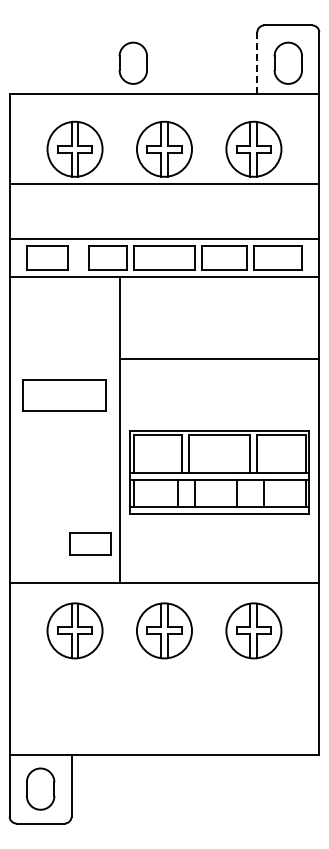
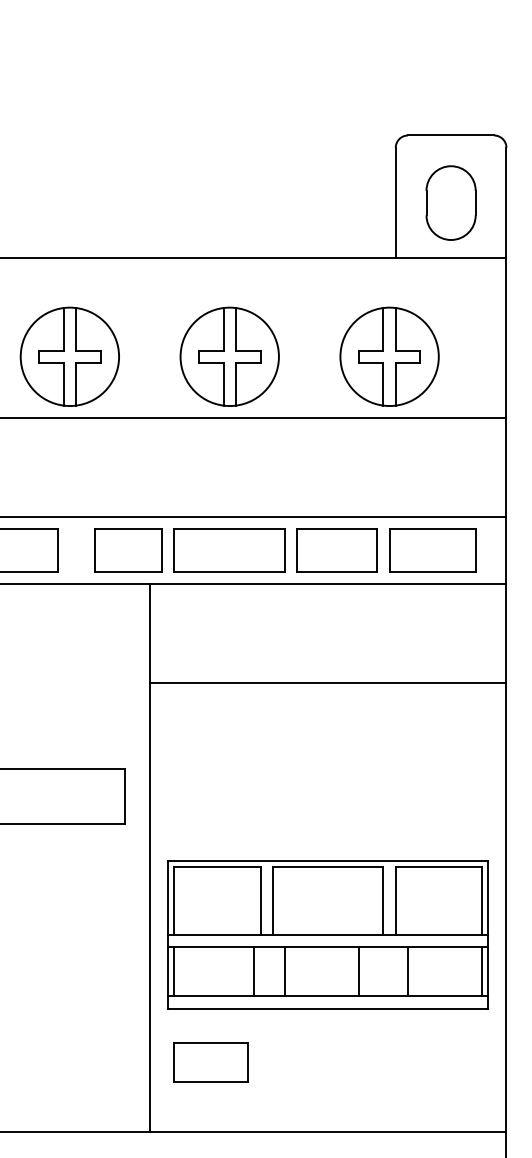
part: (132, 62) -> (172, 201), removed
line: (257, 63) -> (396, 203), dashed -> solid
line: (219, 358) -> (328, 682), moved
part: (90, 543) -> (211, 1061), moved

